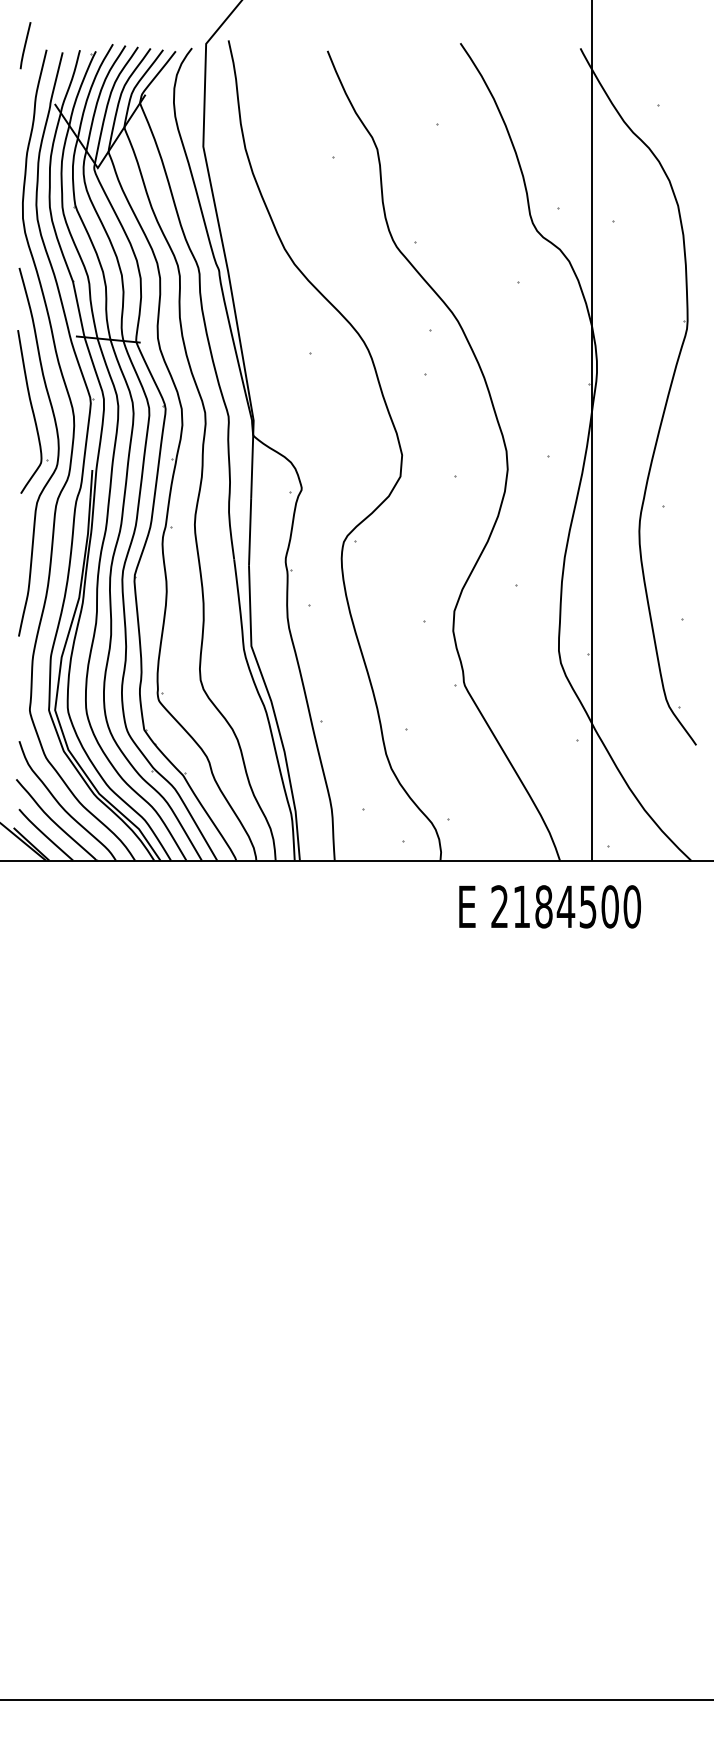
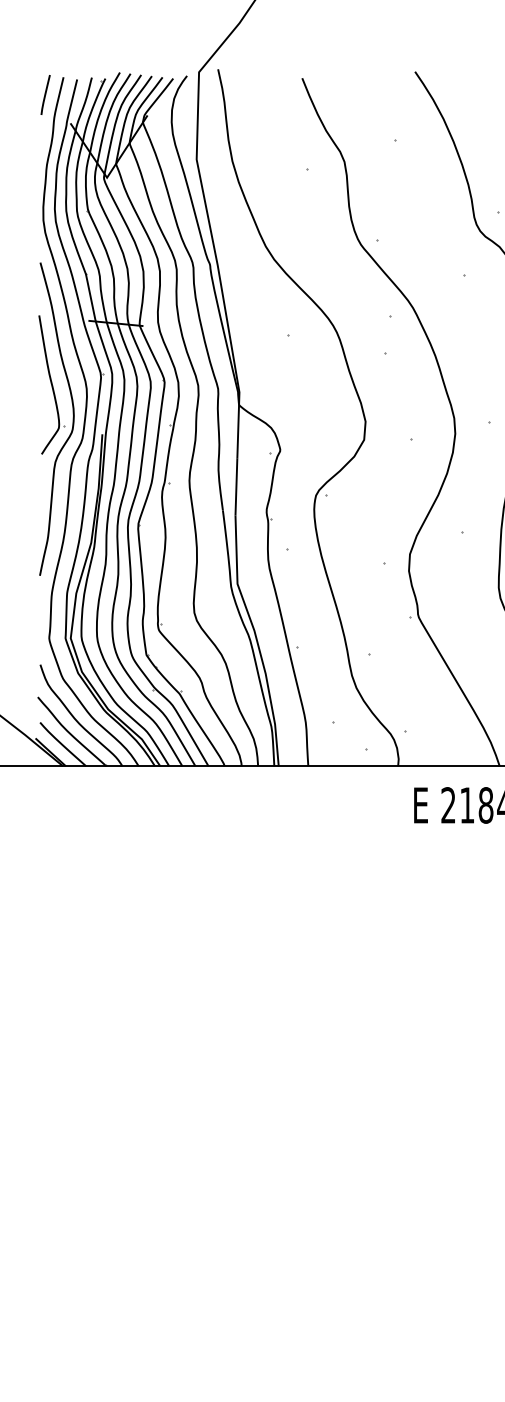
line: (25, 45) -> (45, 94), moved

